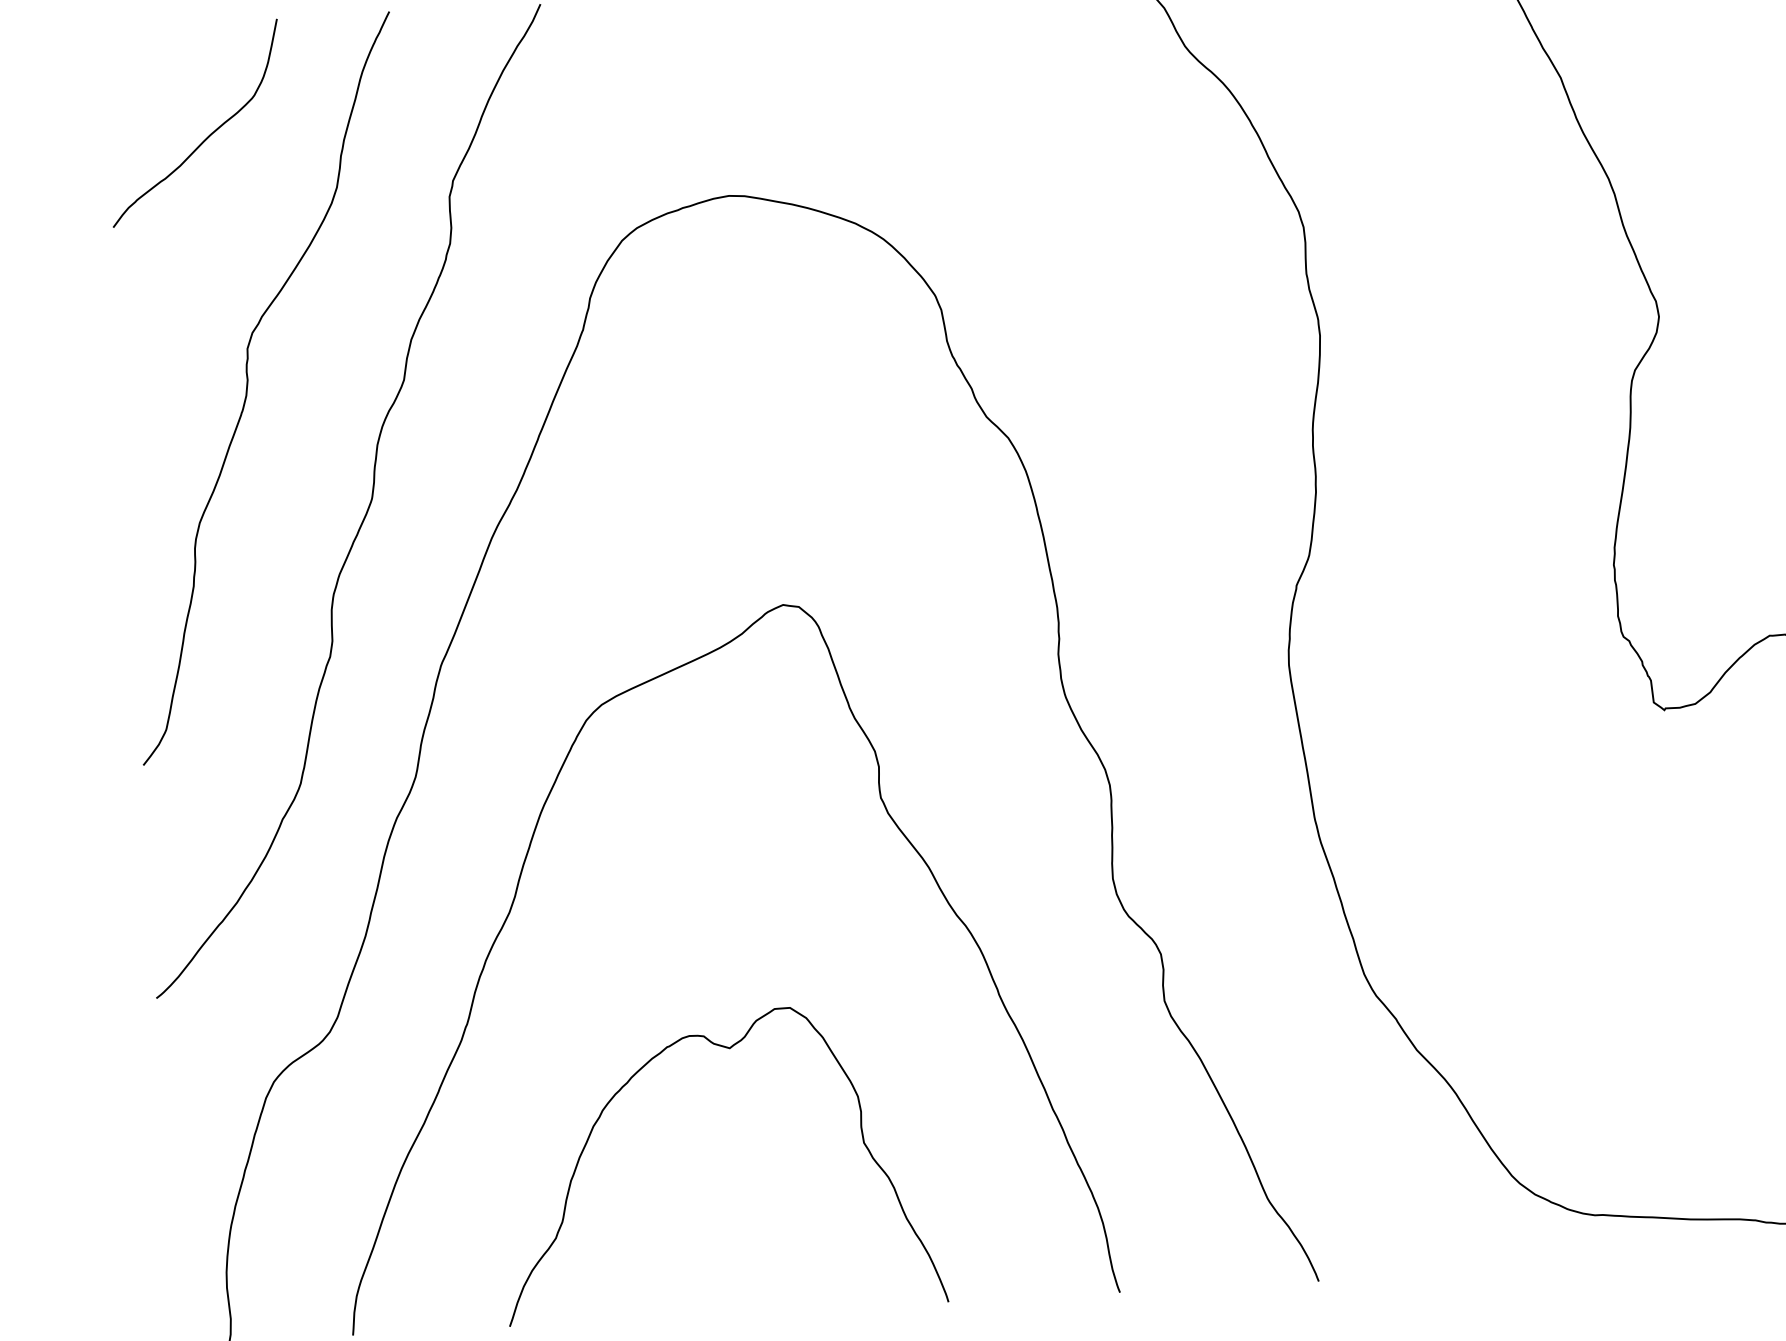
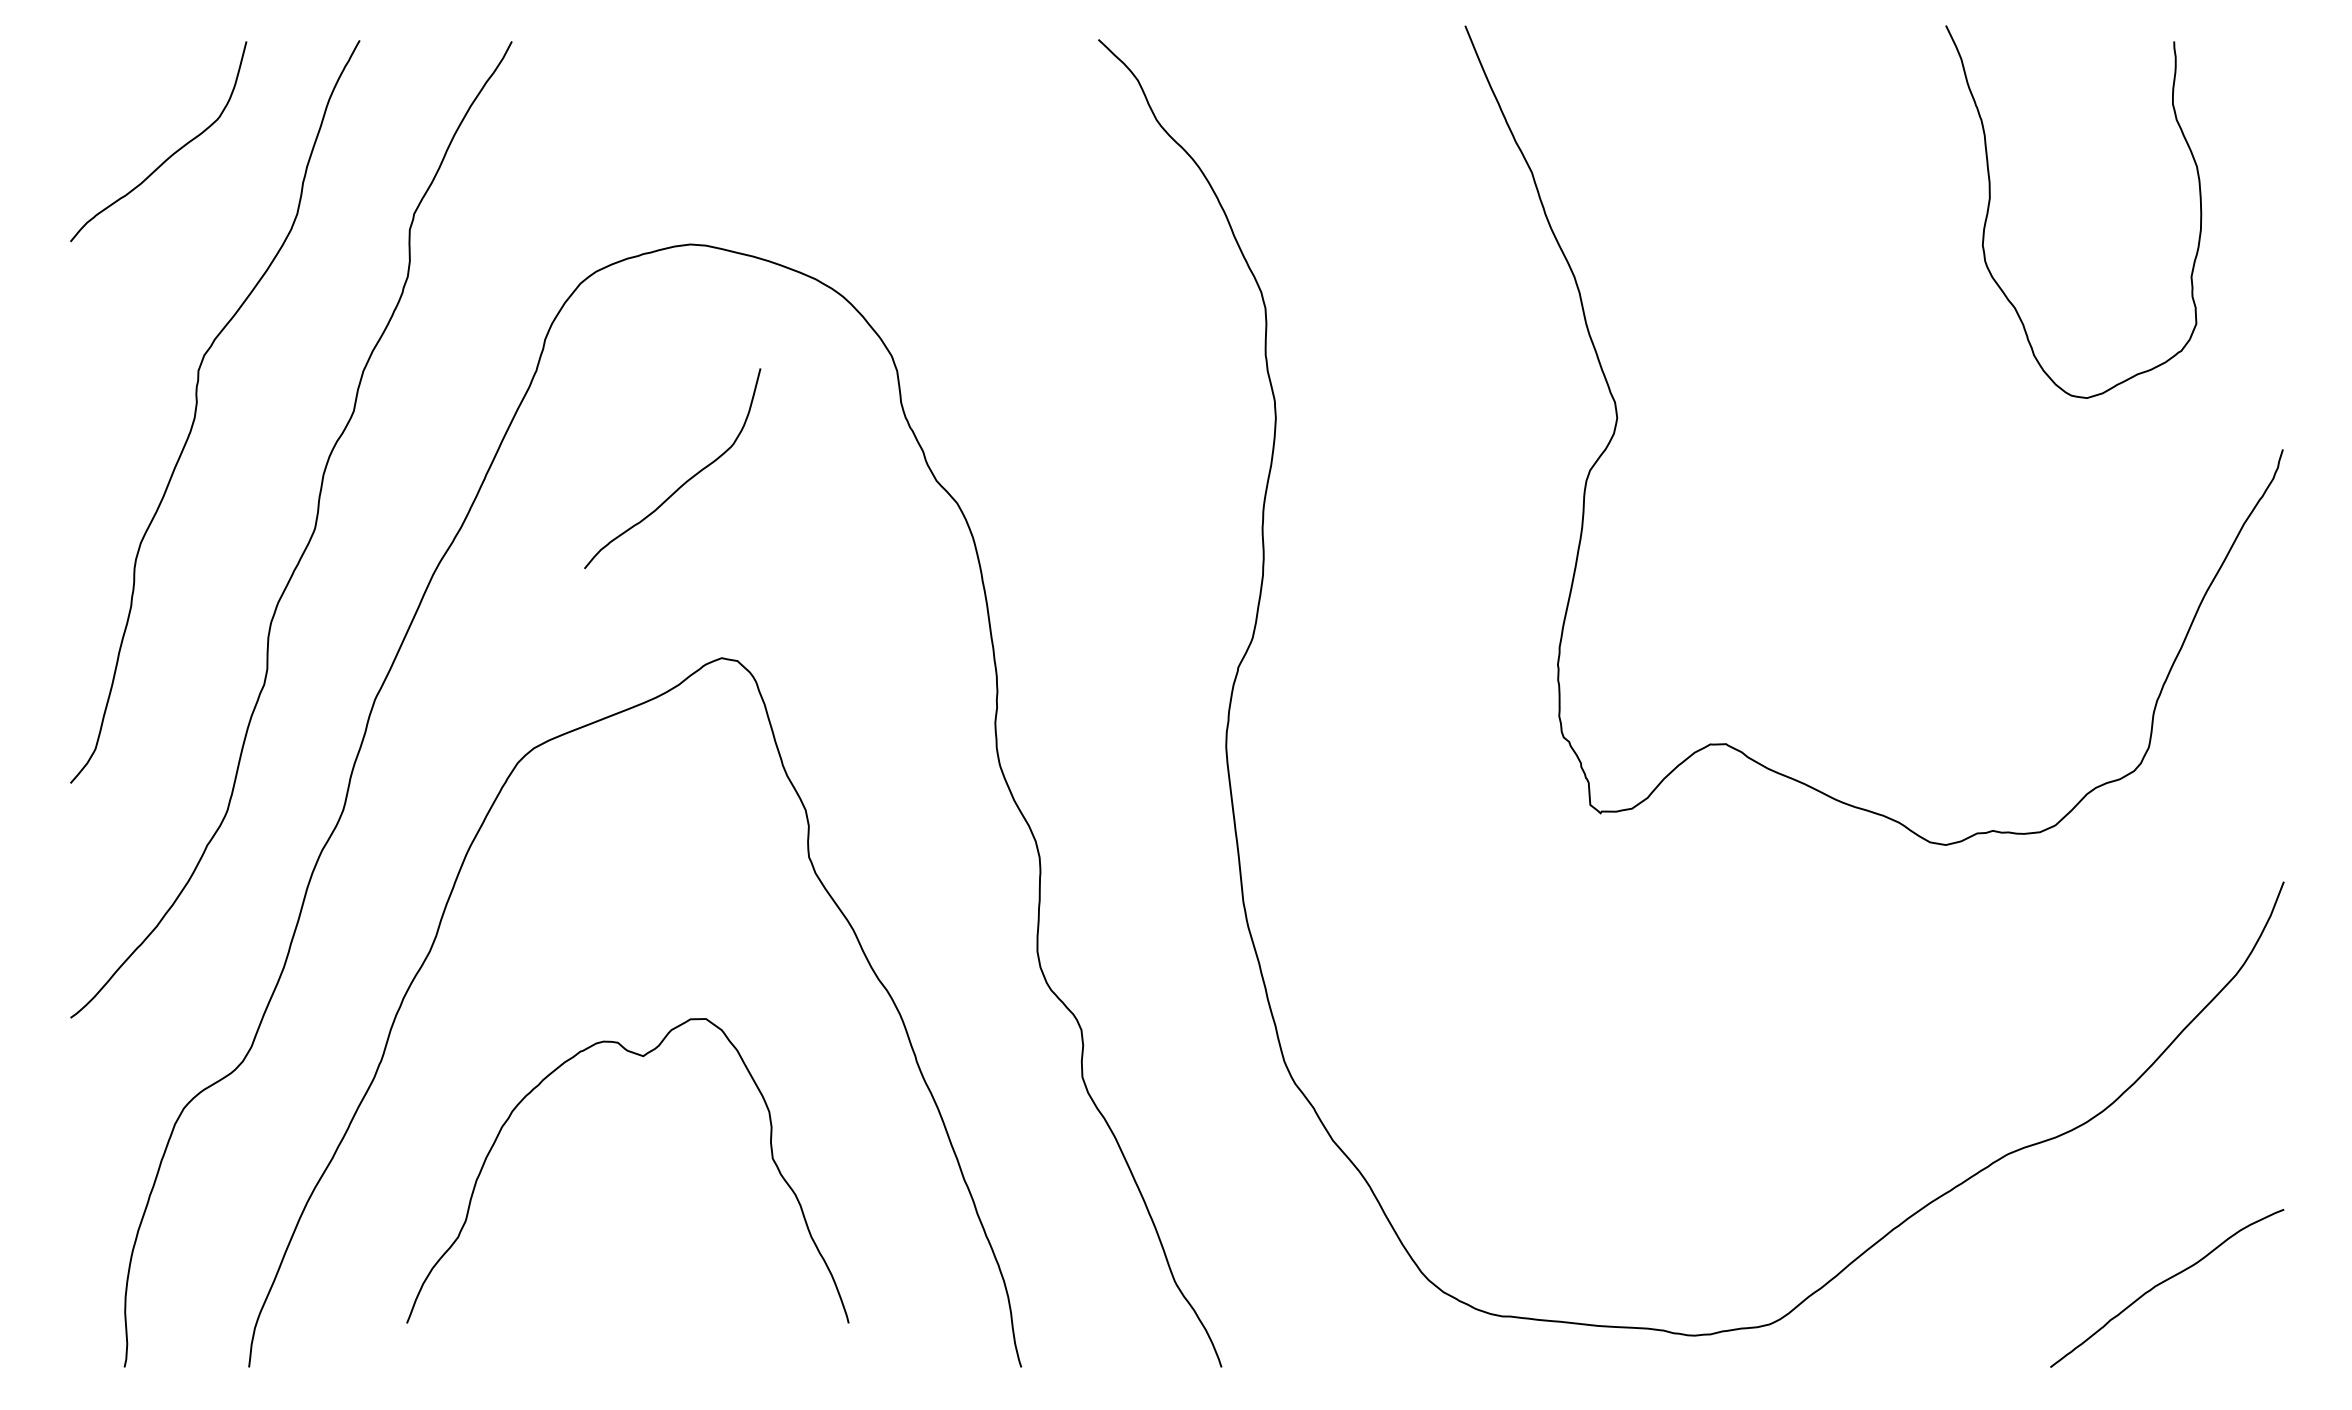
curve: (737, 431) -> (685, 481), added
curve: (730, 1049) -> (643, 1057), moved

